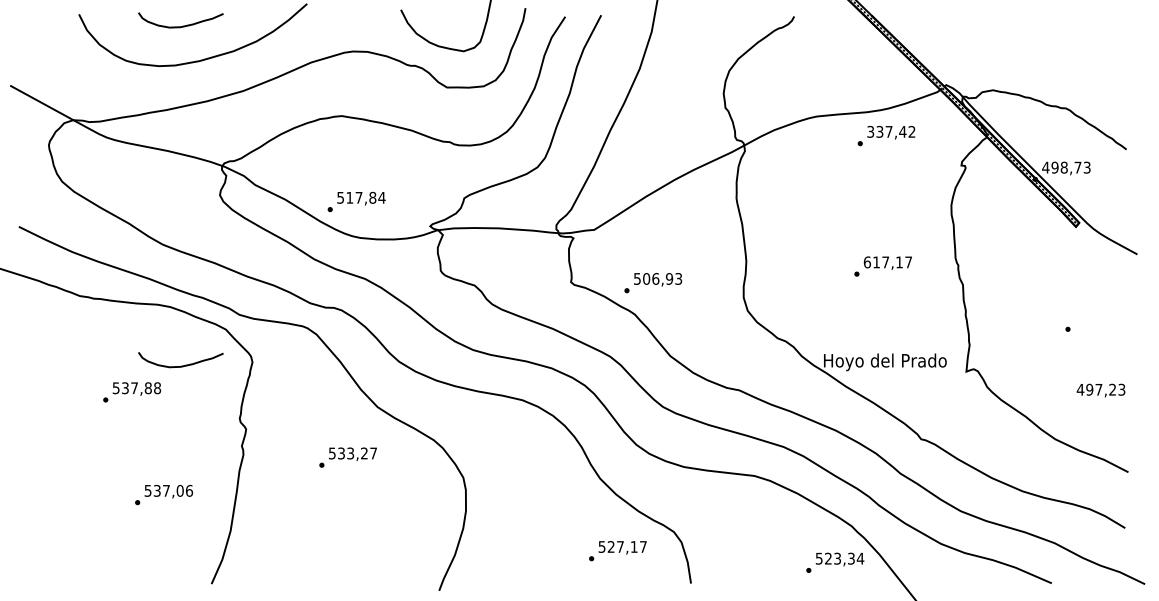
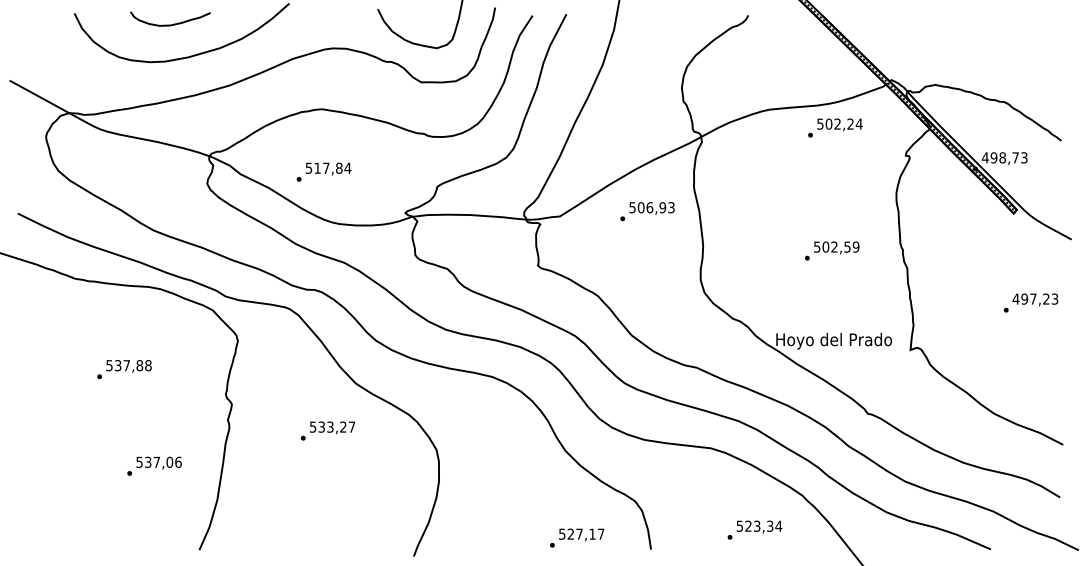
text: (891, 131) -> (839, 123), 337,42 -> 502,24
text: (356, 201) -> (323, 171), moved
text: (887, 261) -> (836, 246), 617,17 -> 502,59
text: (653, 282) -> (647, 211), moved
curve: (184, 364) -> (173, 343), removed
text: (1101, 390) -> (1035, 299), moved
text: (618, 550) -> (577, 537), moved
text: (834, 562) -> (754, 529), moved

